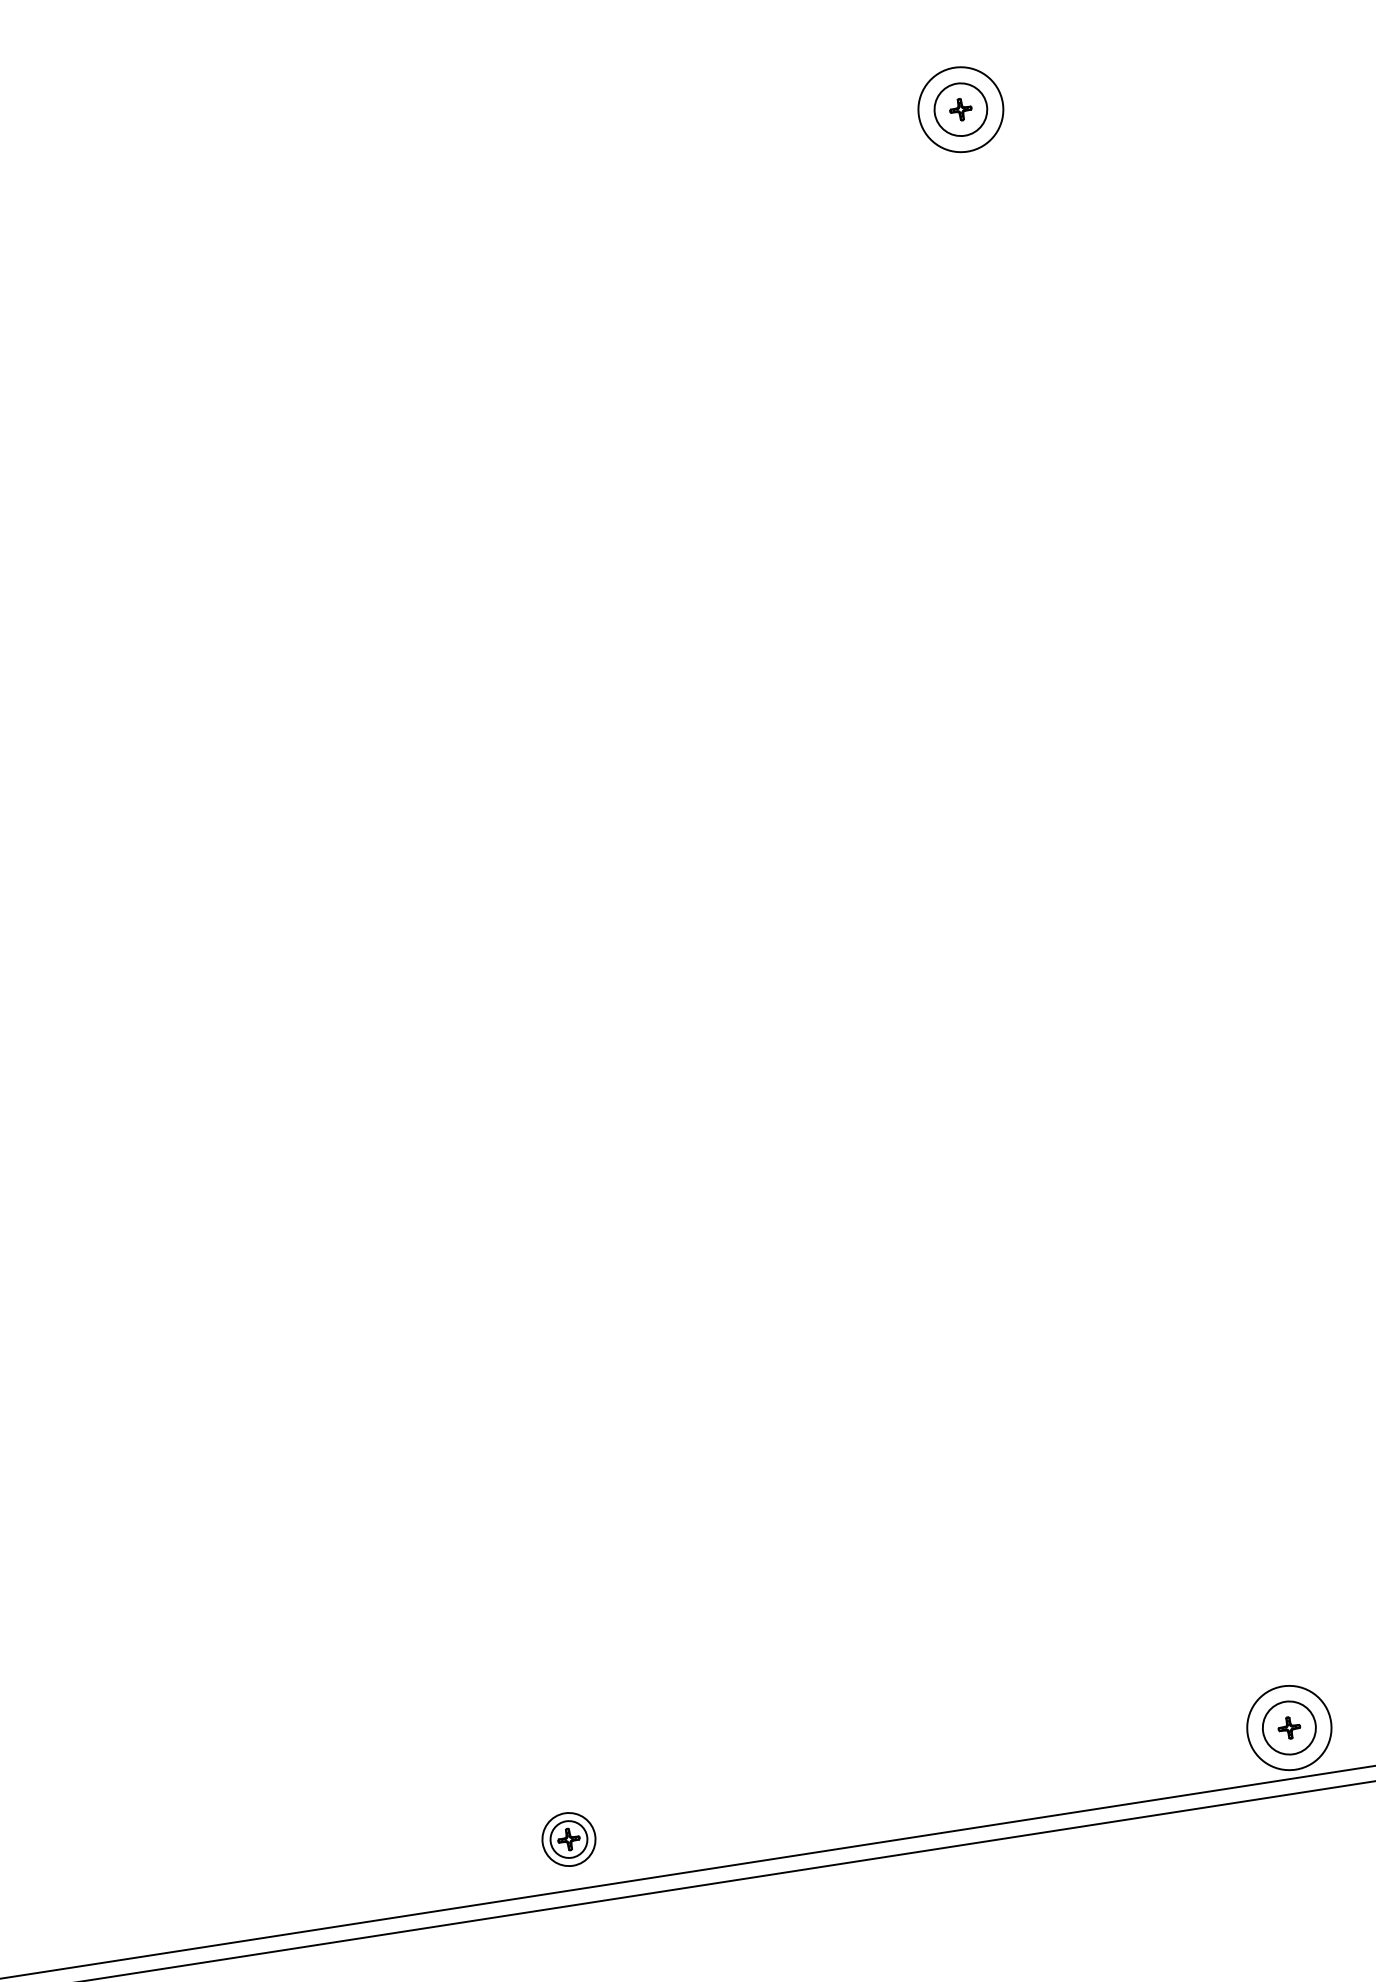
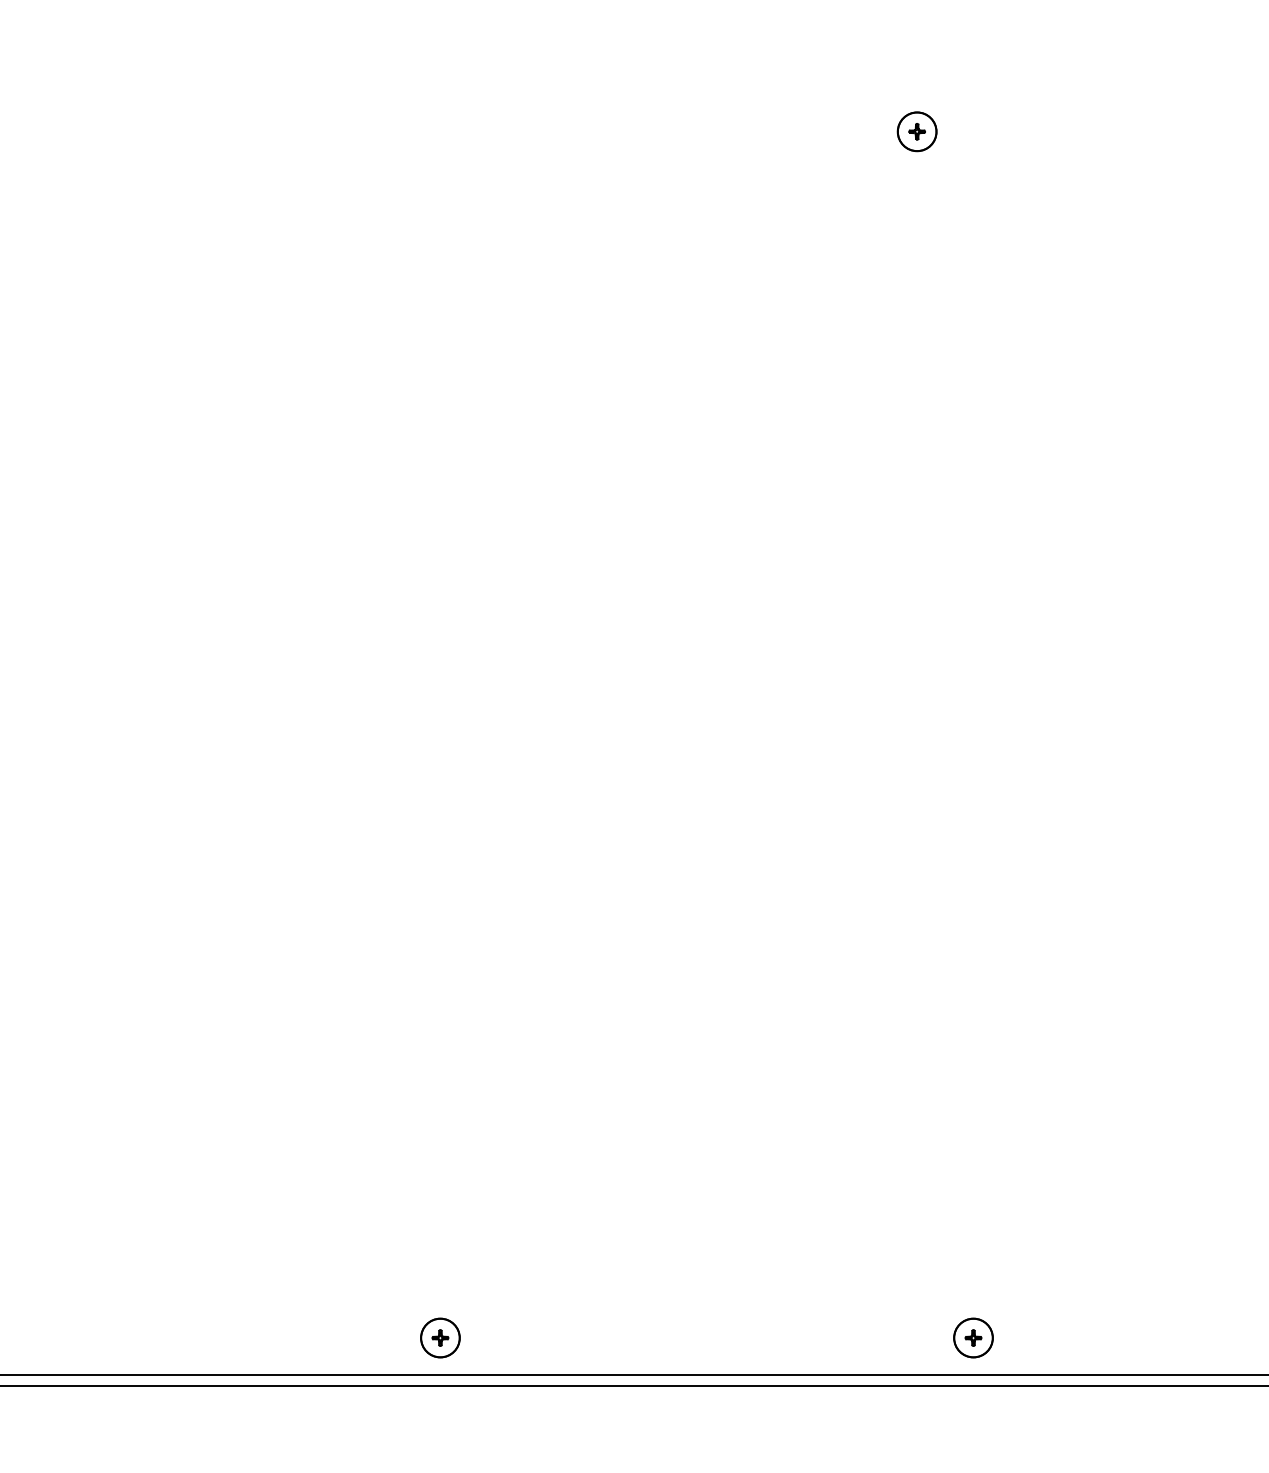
circle: (959, 109) -> (916, 131), size x0.62
circle: (1289, 1727) -> (973, 1337), size x0.62
circle: (568, 1838) -> (440, 1337), size x1.43

